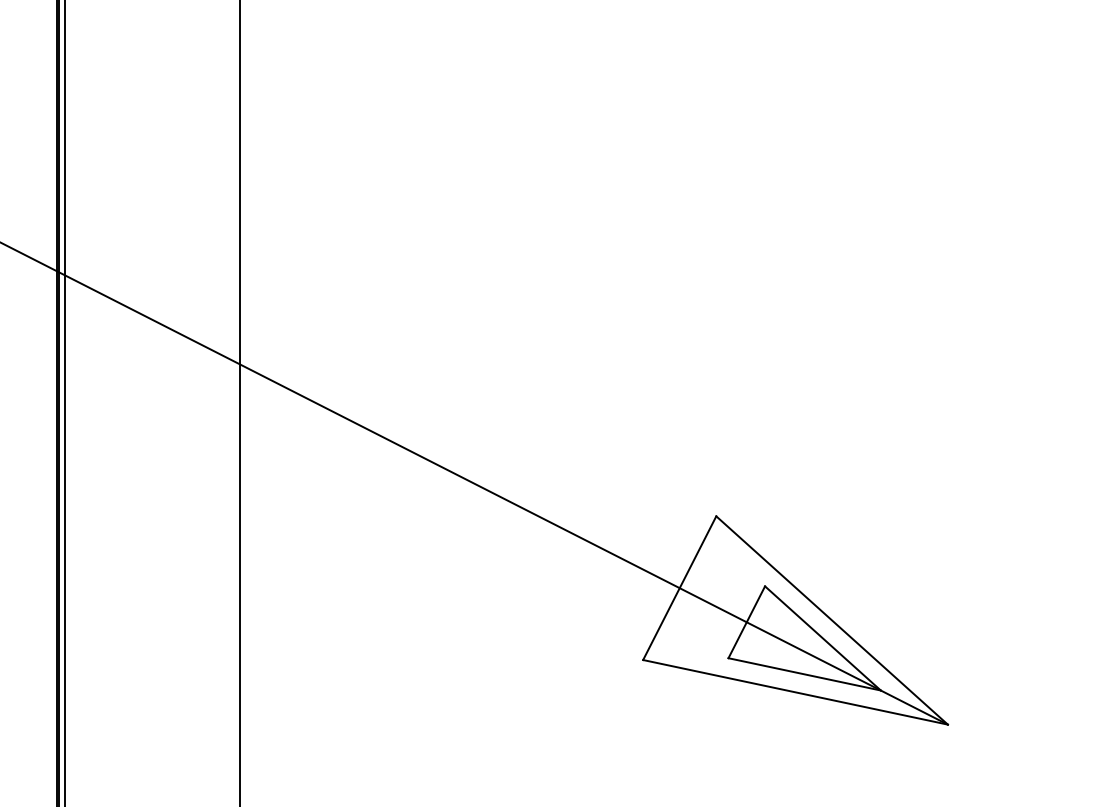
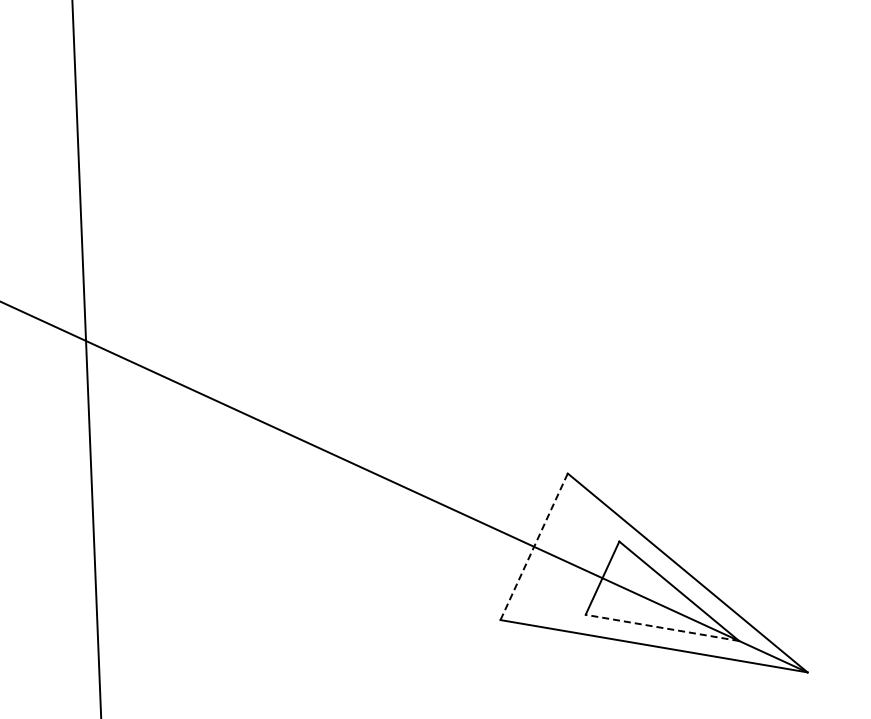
line: (679, 588) -> (533, 547), solid -> dashed
line: (804, 674) -> (662, 628), solid -> dashed

